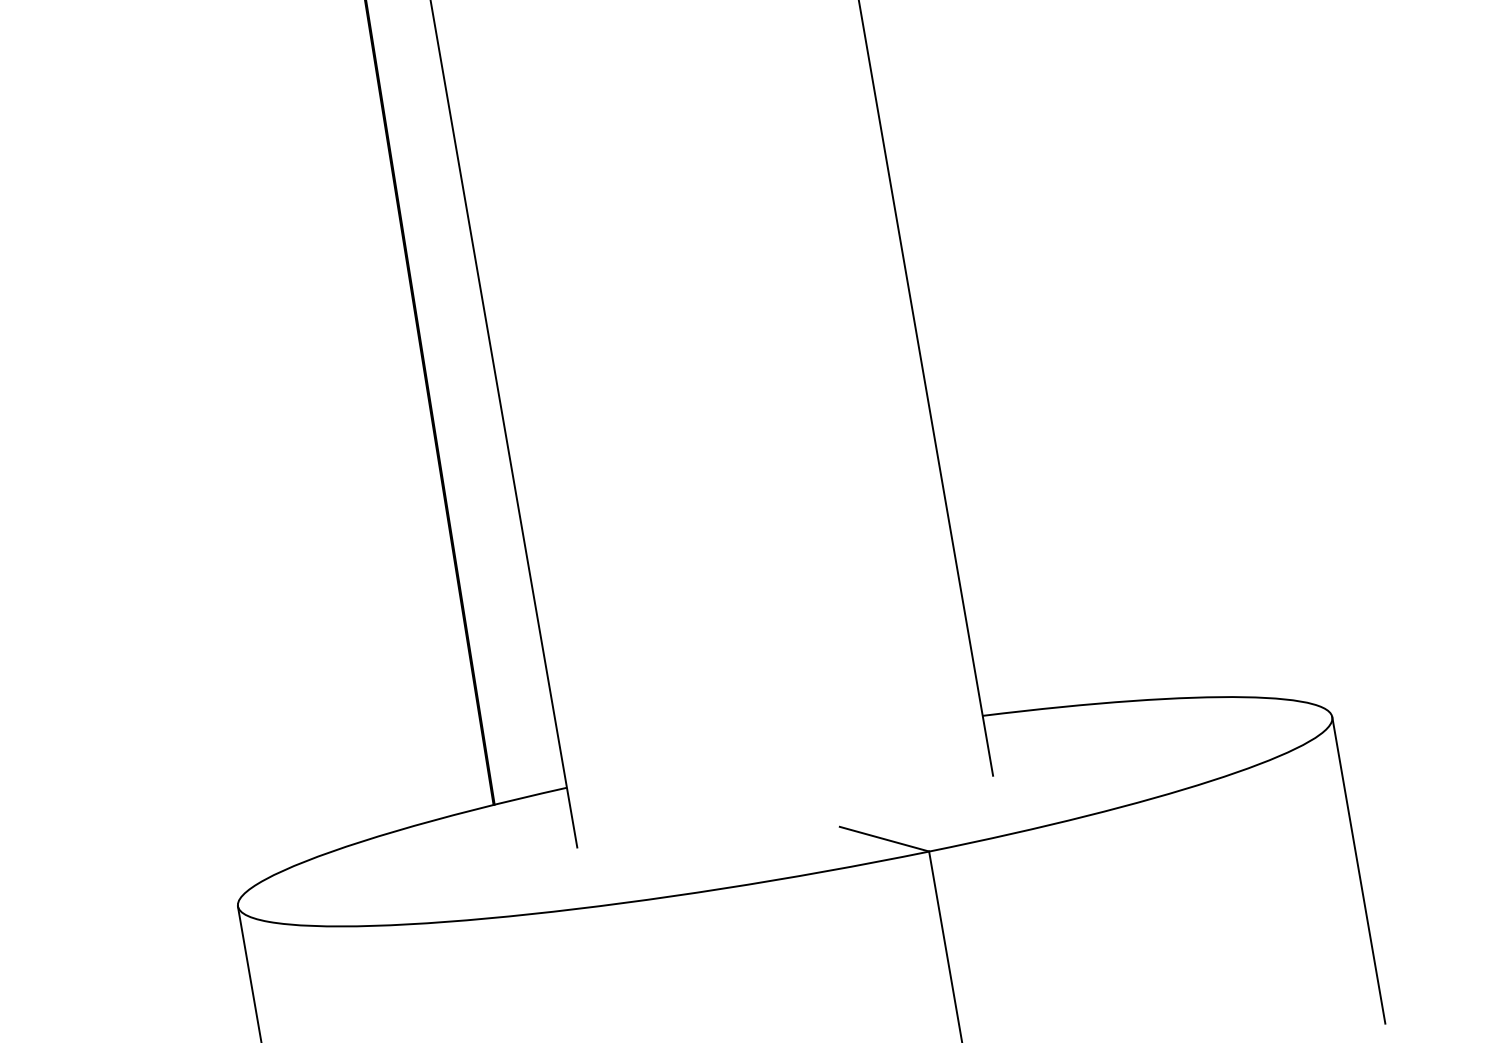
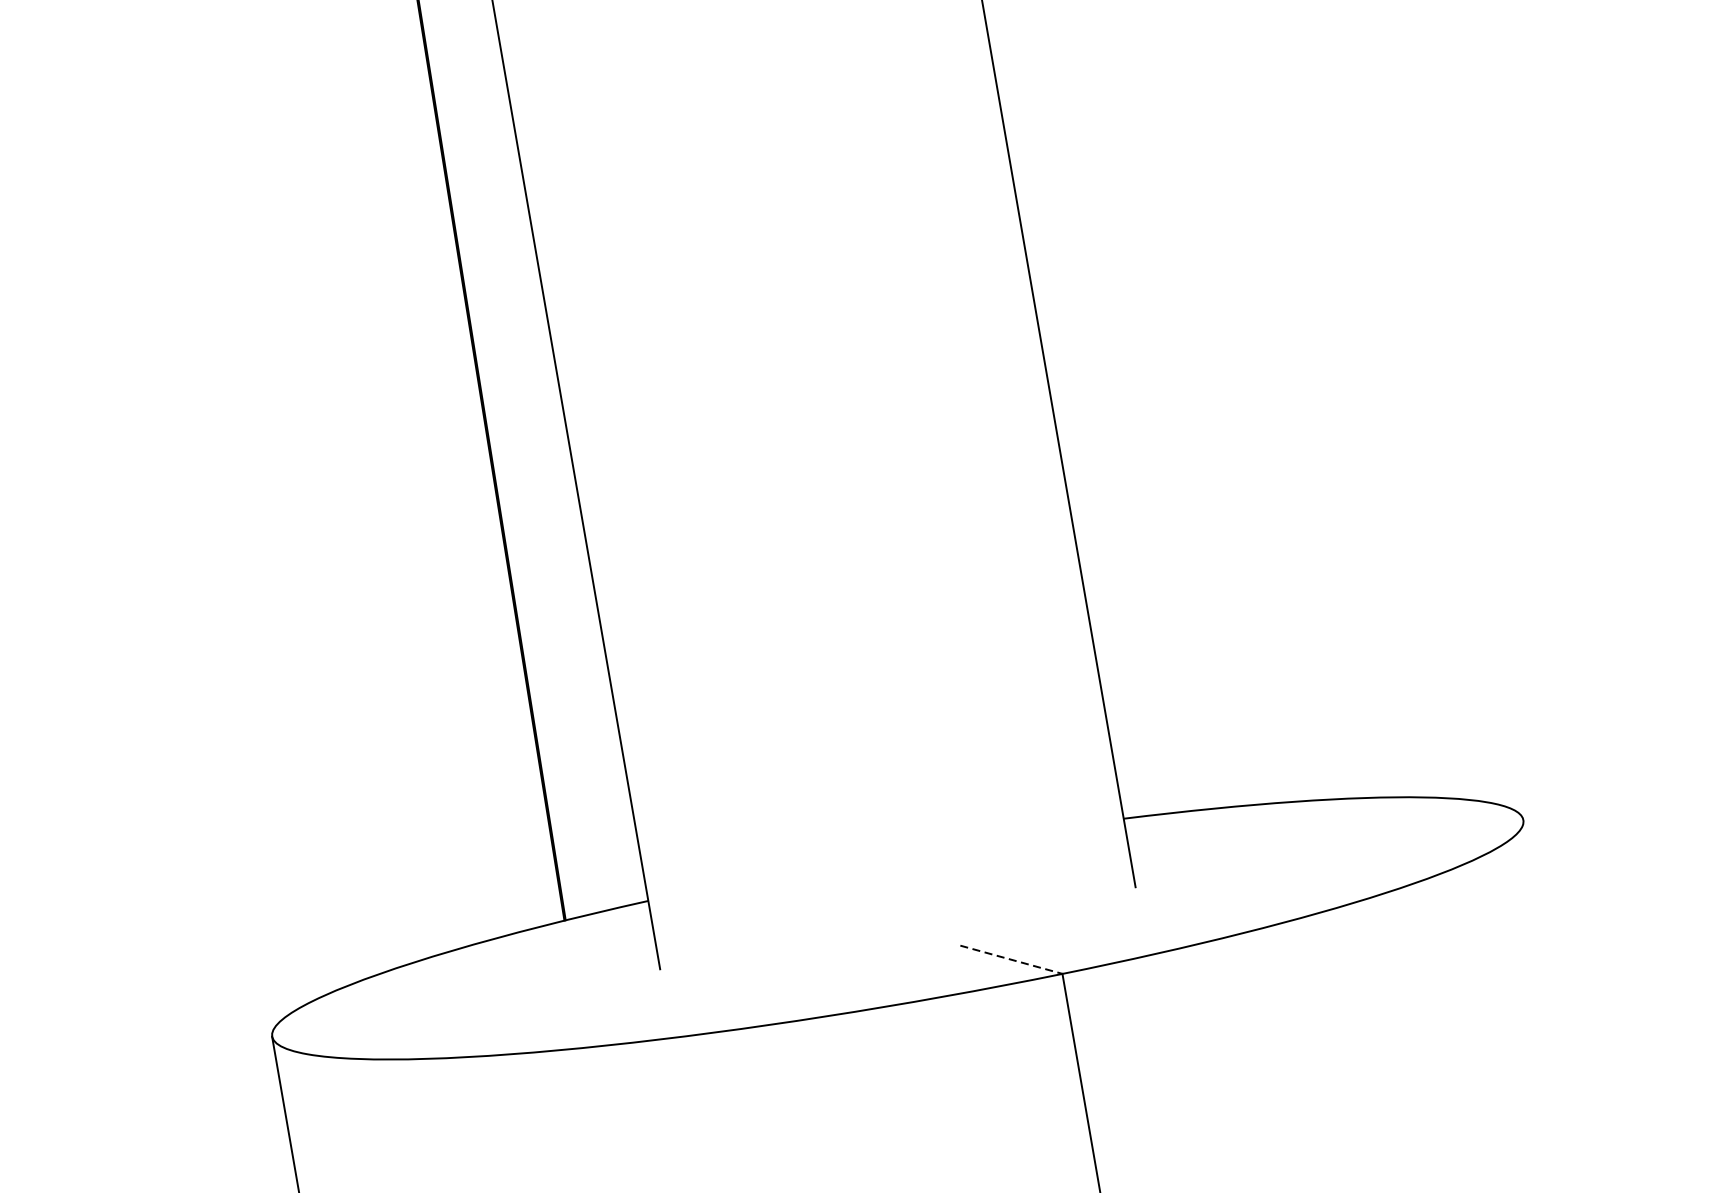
line: (884, 839) -> (1011, 960), solid -> dashed
line: (1358, 869) -> (1553, 994), removed

